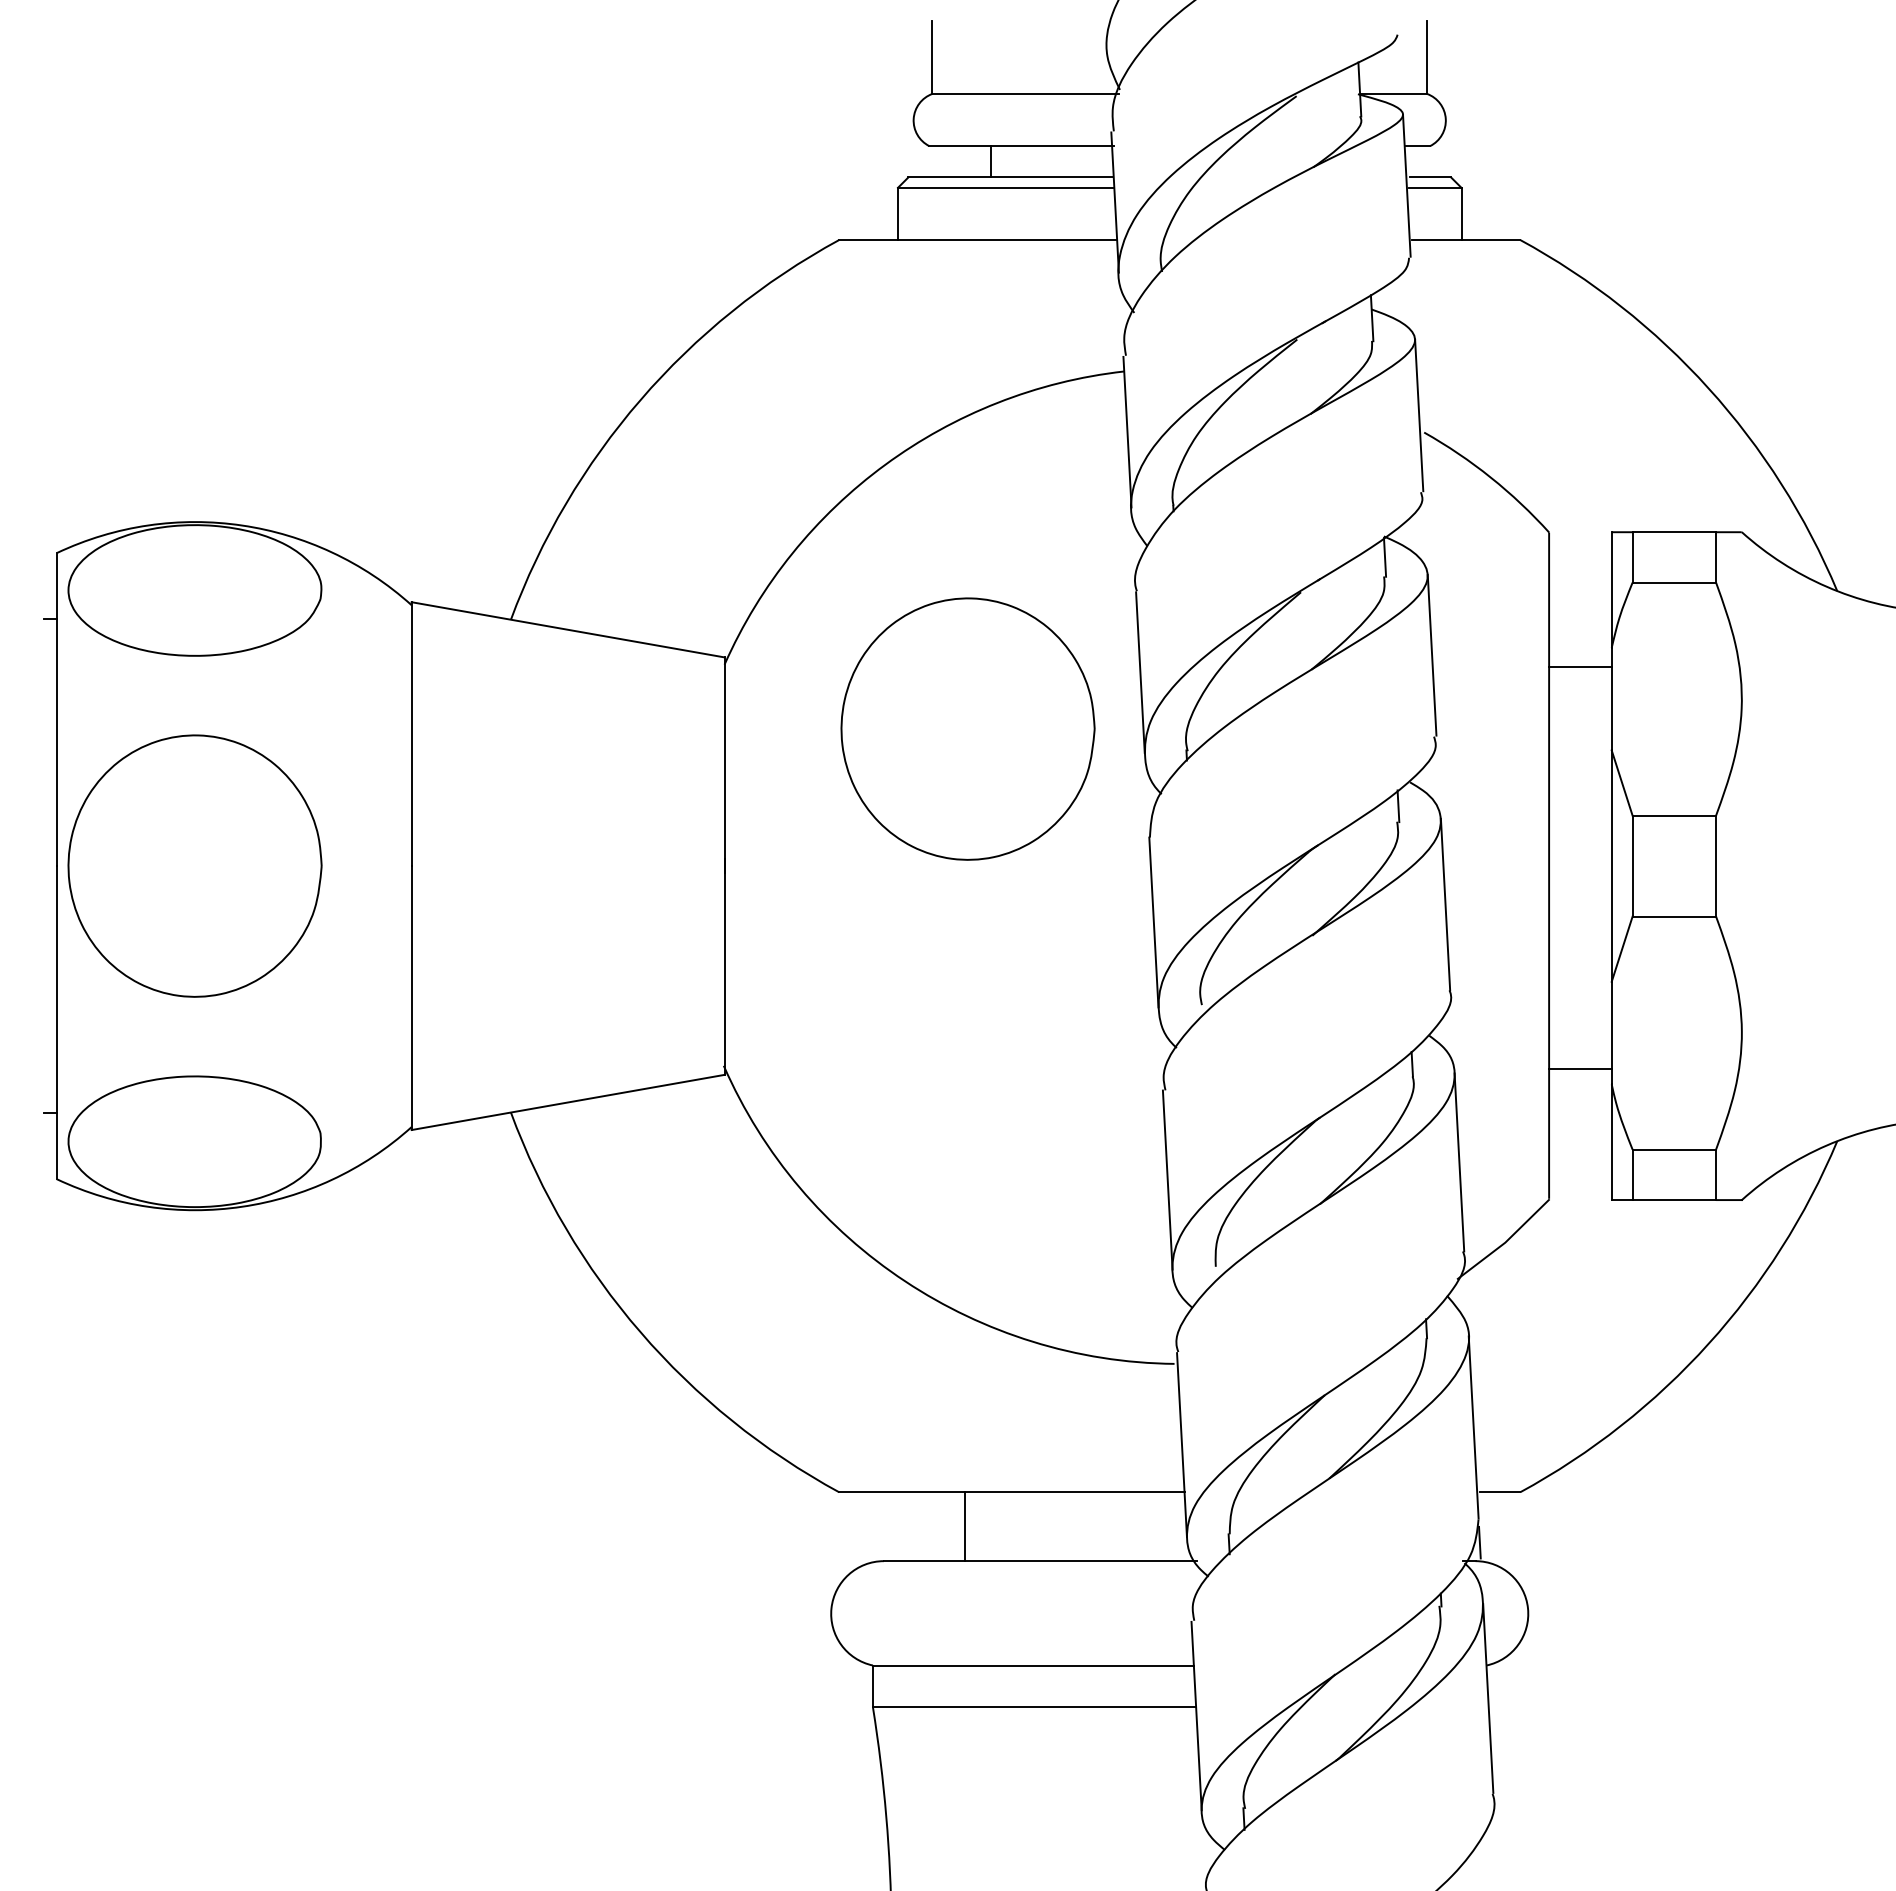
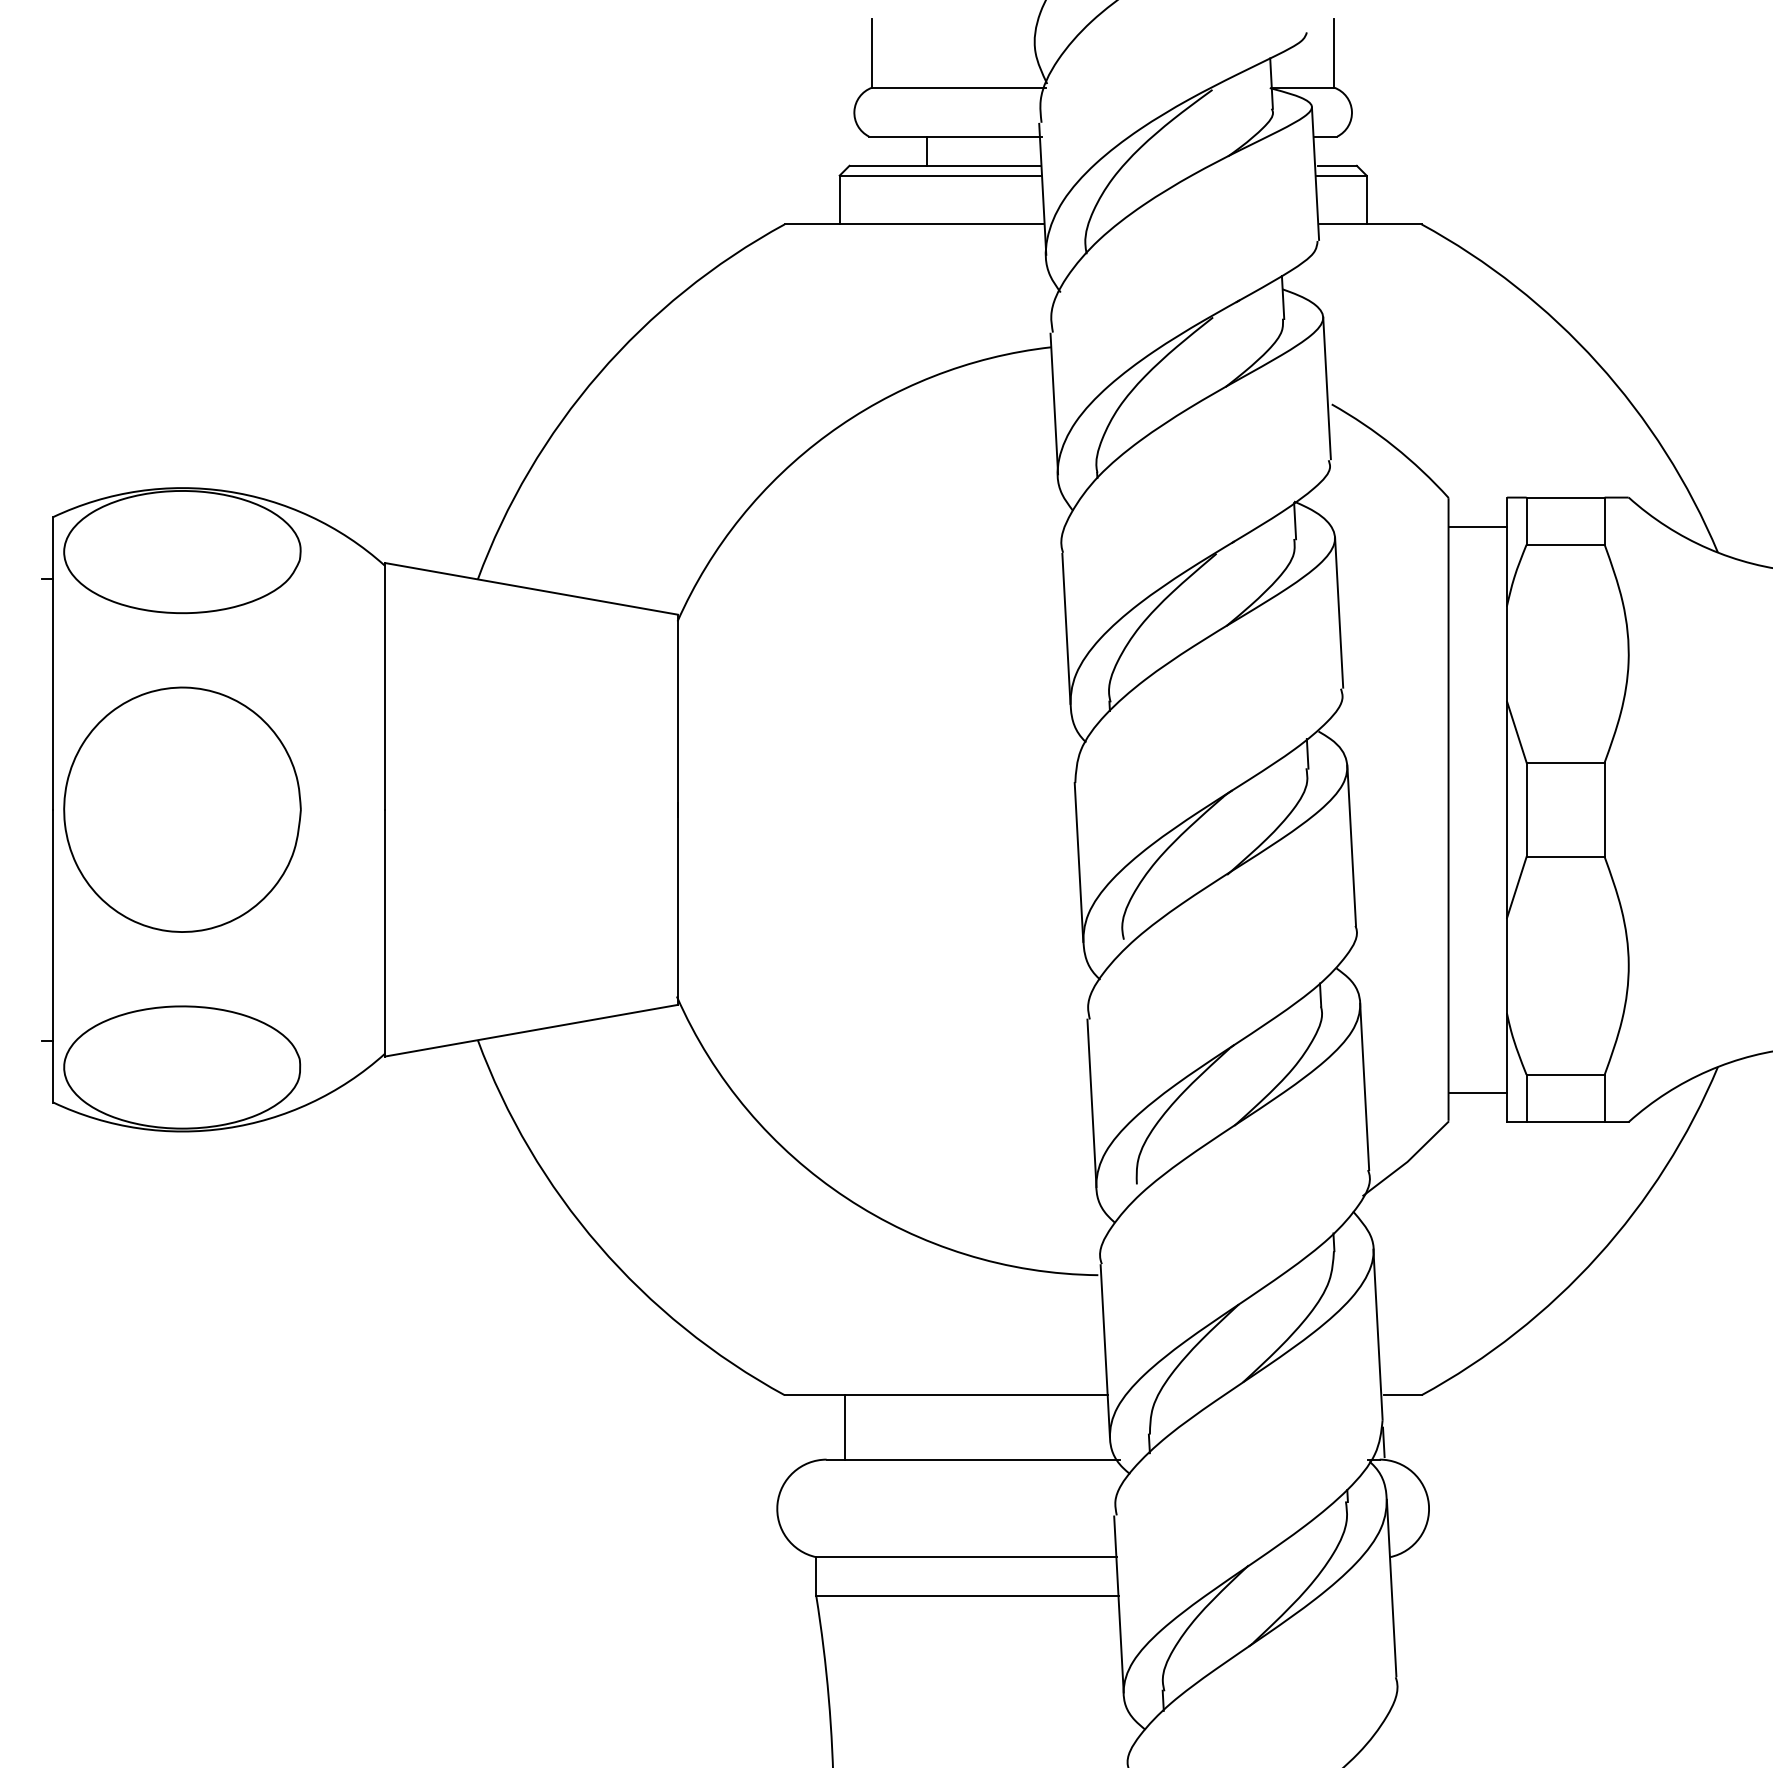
line: (1580, 666) -> (1477, 526), moved
part: (967, 728) -> (904, 681), removed
line: (1580, 1068) -> (1477, 1092), moved
line: (965, 1526) -> (844, 1427), moved

